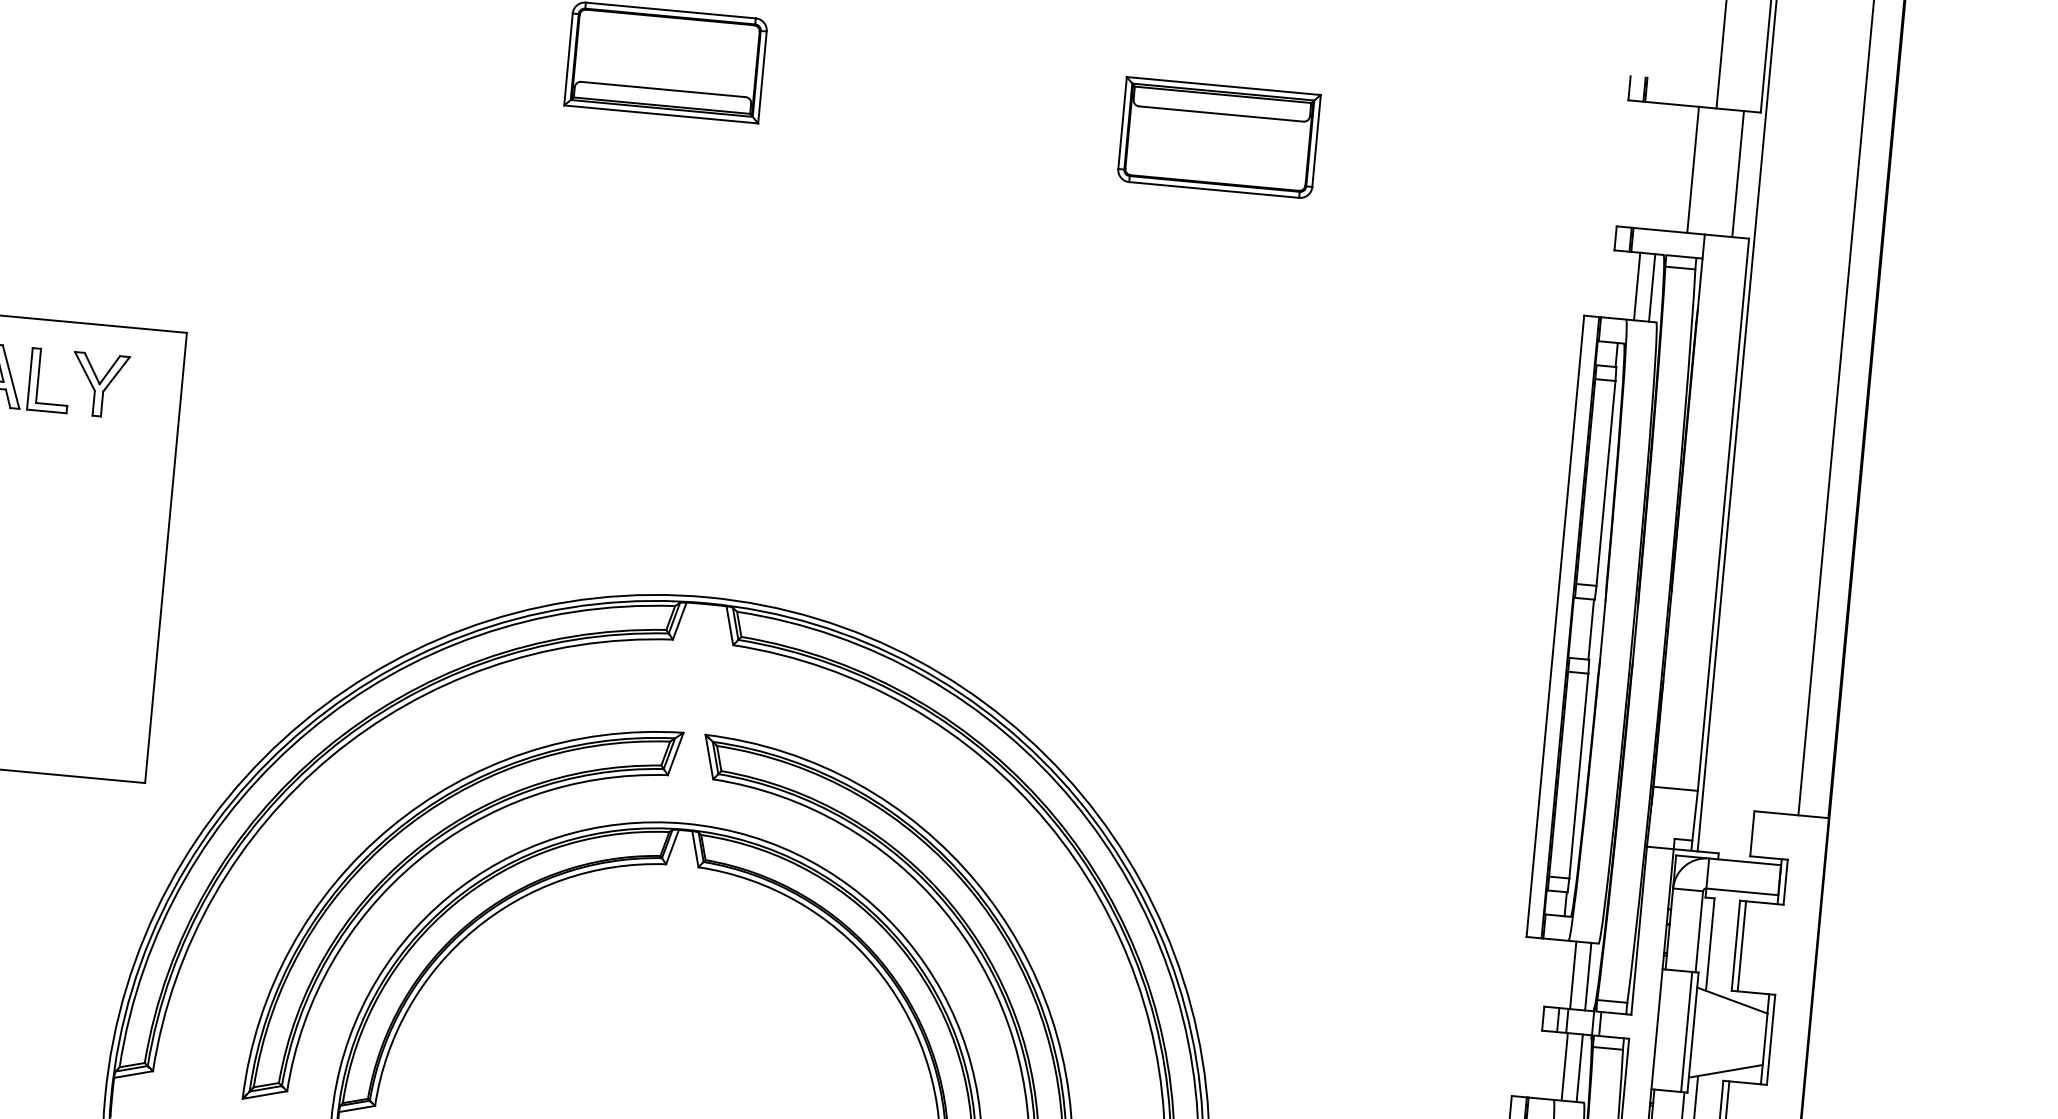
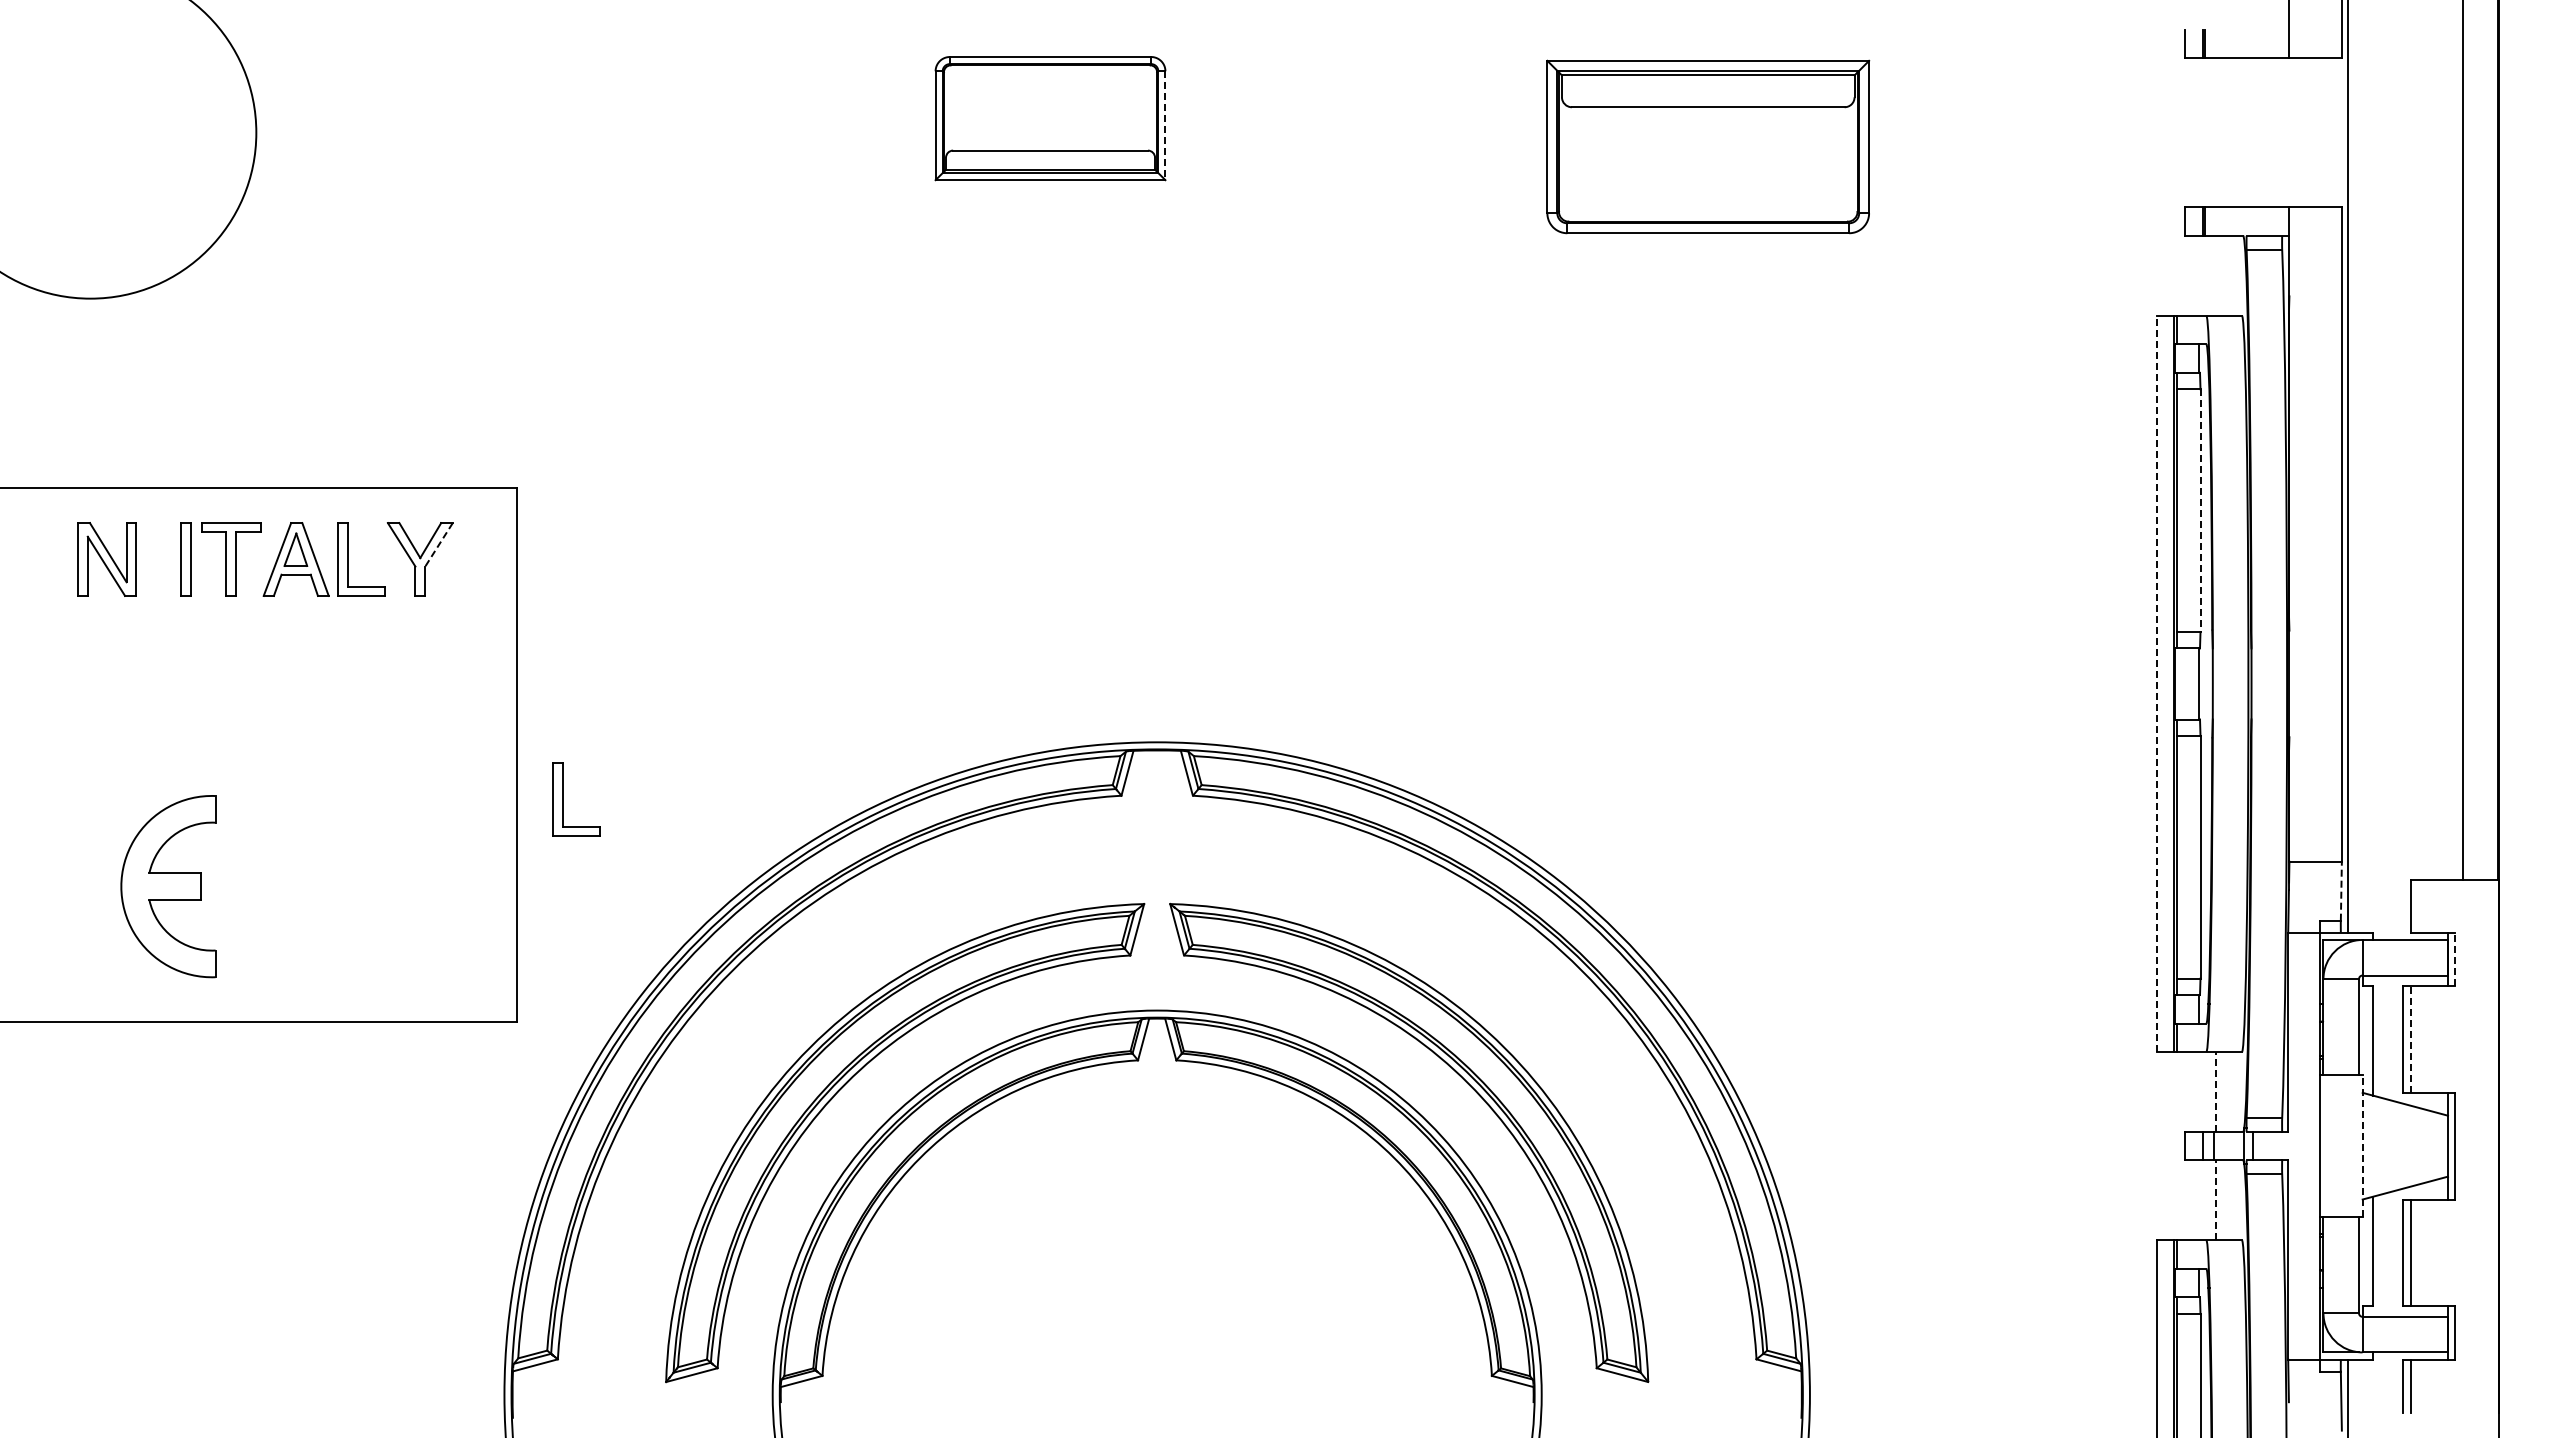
line: (762, 78) -> (1165, 126), solid -> dashed
part: (1219, 137) -> (1708, 146), size x1.4
line: (1693, 169) -> (2268, 132), removed
line: (1738, 173) -> (2322, 132), removed
line: (1637, 286) -> (2215, 275), removed
line: (1652, 287) -> (2233, 275), removed
line: (116, 374) -> (439, 544), solid -> dashed
line: (1605, 484) -> (2200, 511), solid -> dashed
part: (201, 599) -> (563, 799), added
line: (1555, 625) -> (2156, 683), solid -> dashed
line: (1695, 815) -> (2341, 890), solid -> dashed
line: (1786, 882) -> (2455, 959), solid -> dashed
line: (1741, 946) -> (2410, 1039), solid -> dashed
line: (1573, 974) -> (2215, 1091), solid -> dashed
line: (1588, 976) -> (2233, 1091), removed
line: (1687, 1032) -> (2355, 1146), removed
line: (1693, 1032) -> (2362, 1145), solid -> dashed
line: (1564, 1066) -> (2215, 1199), solid -> dashed
line: (1579, 1068) -> (2233, 1200), removed

